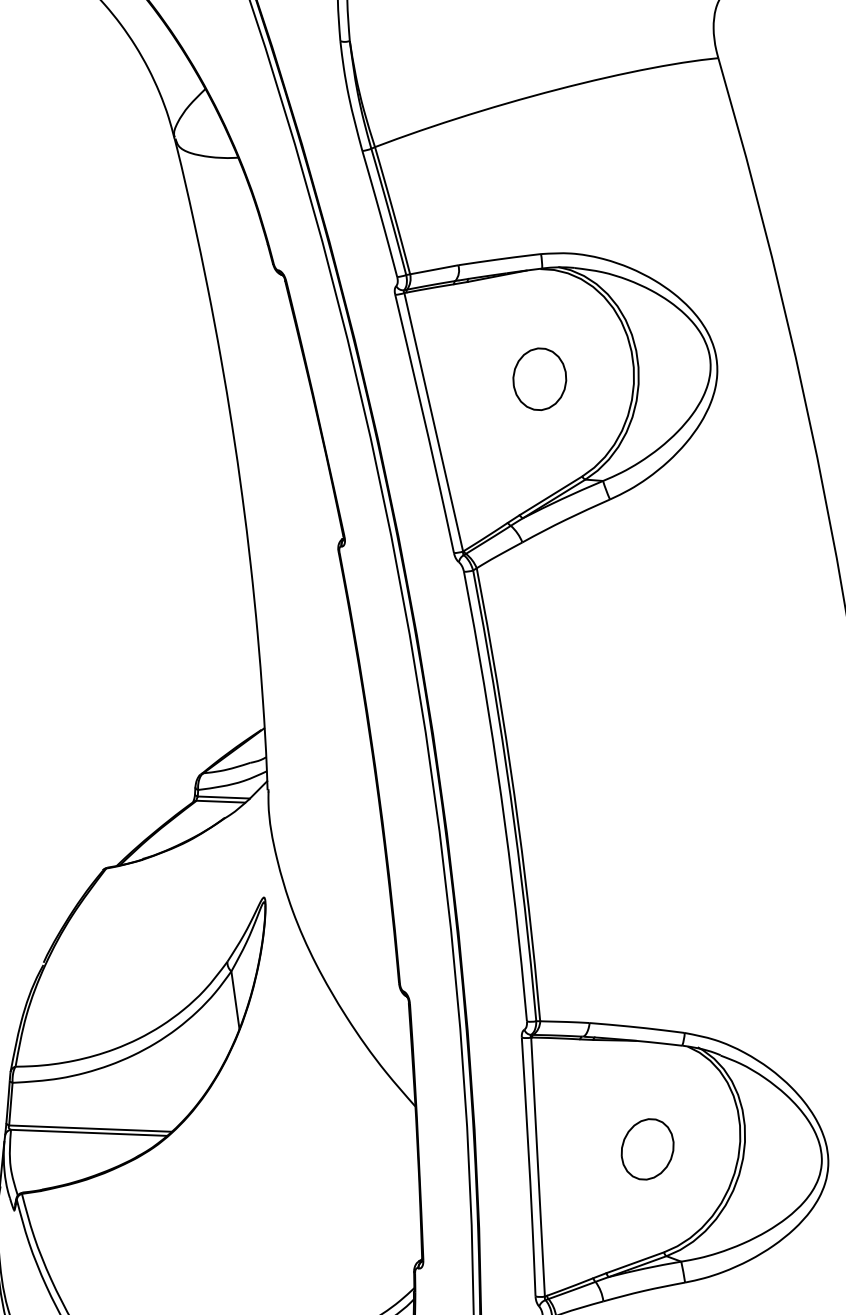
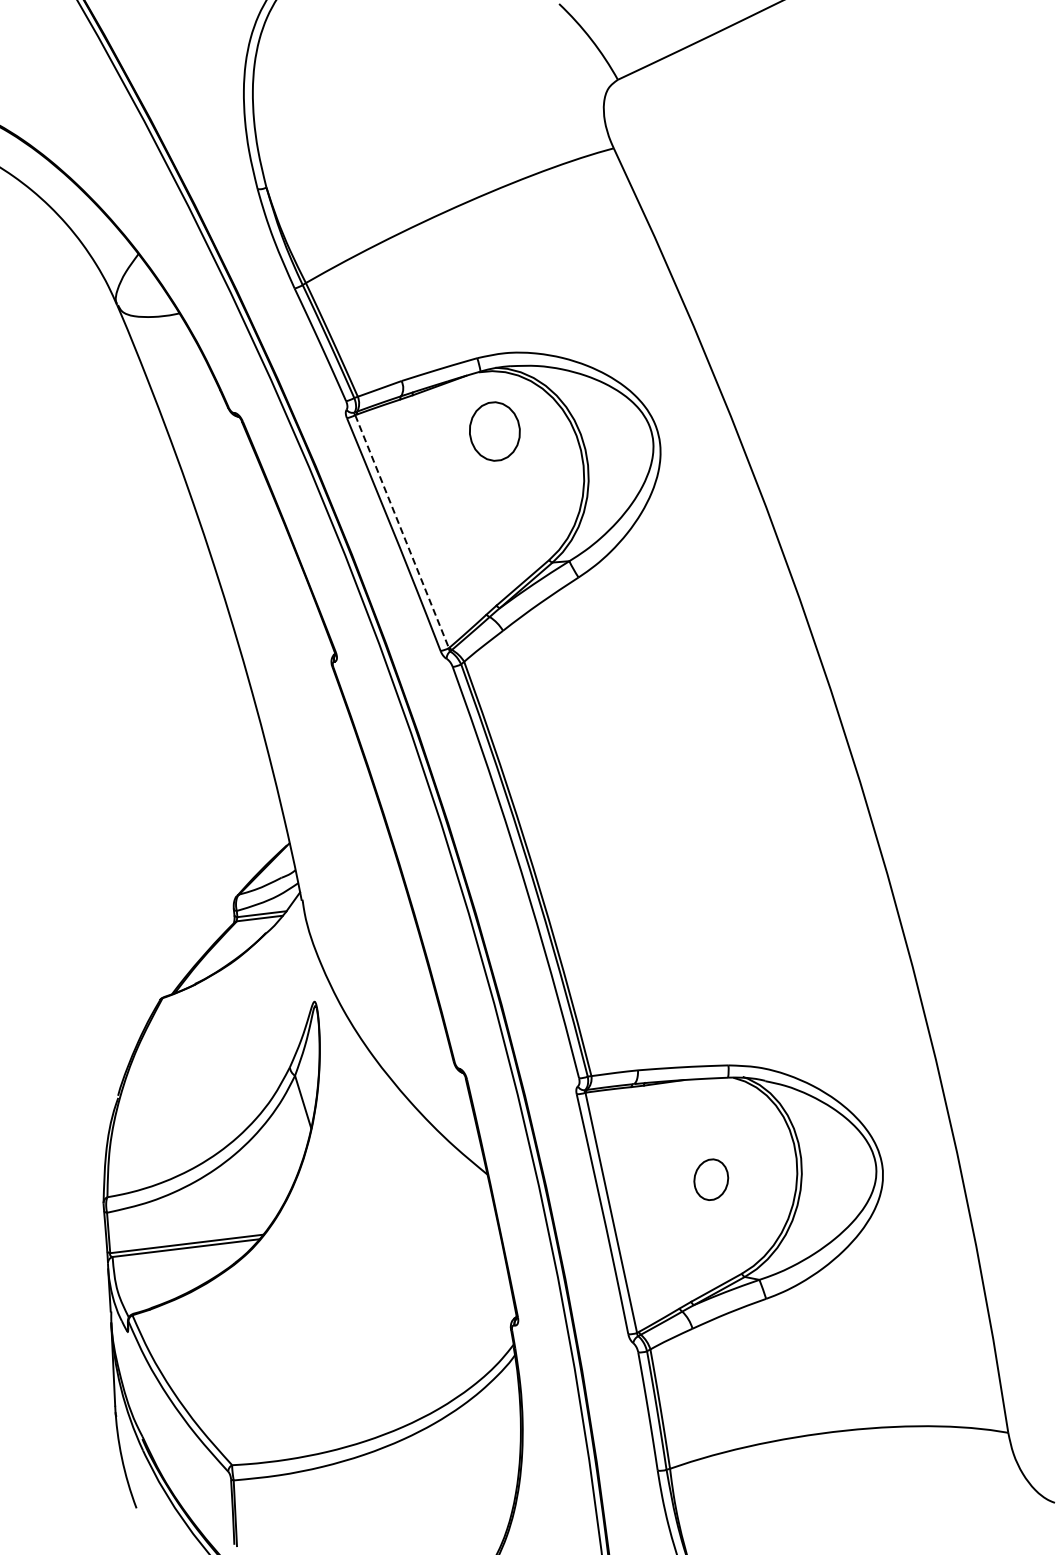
part: (539, 379) -> (494, 431), moved
line: (434, 422) -> (402, 531), solid -> dashed
part: (648, 1149) -> (711, 1179), size x0.7

